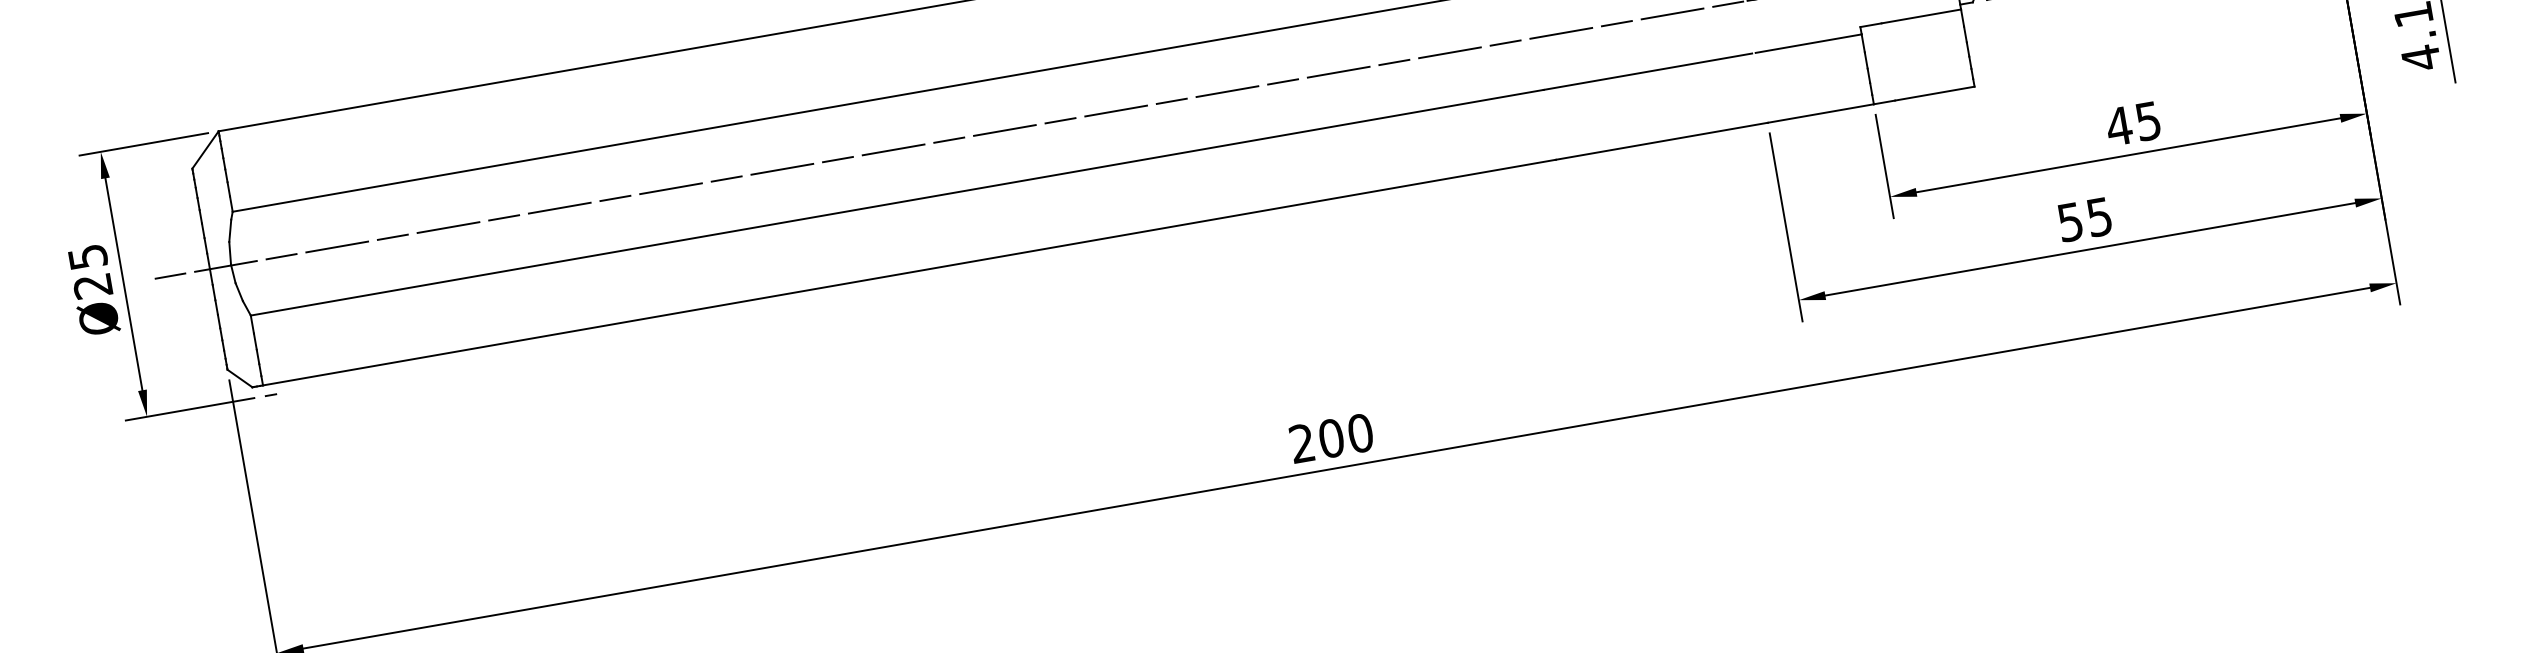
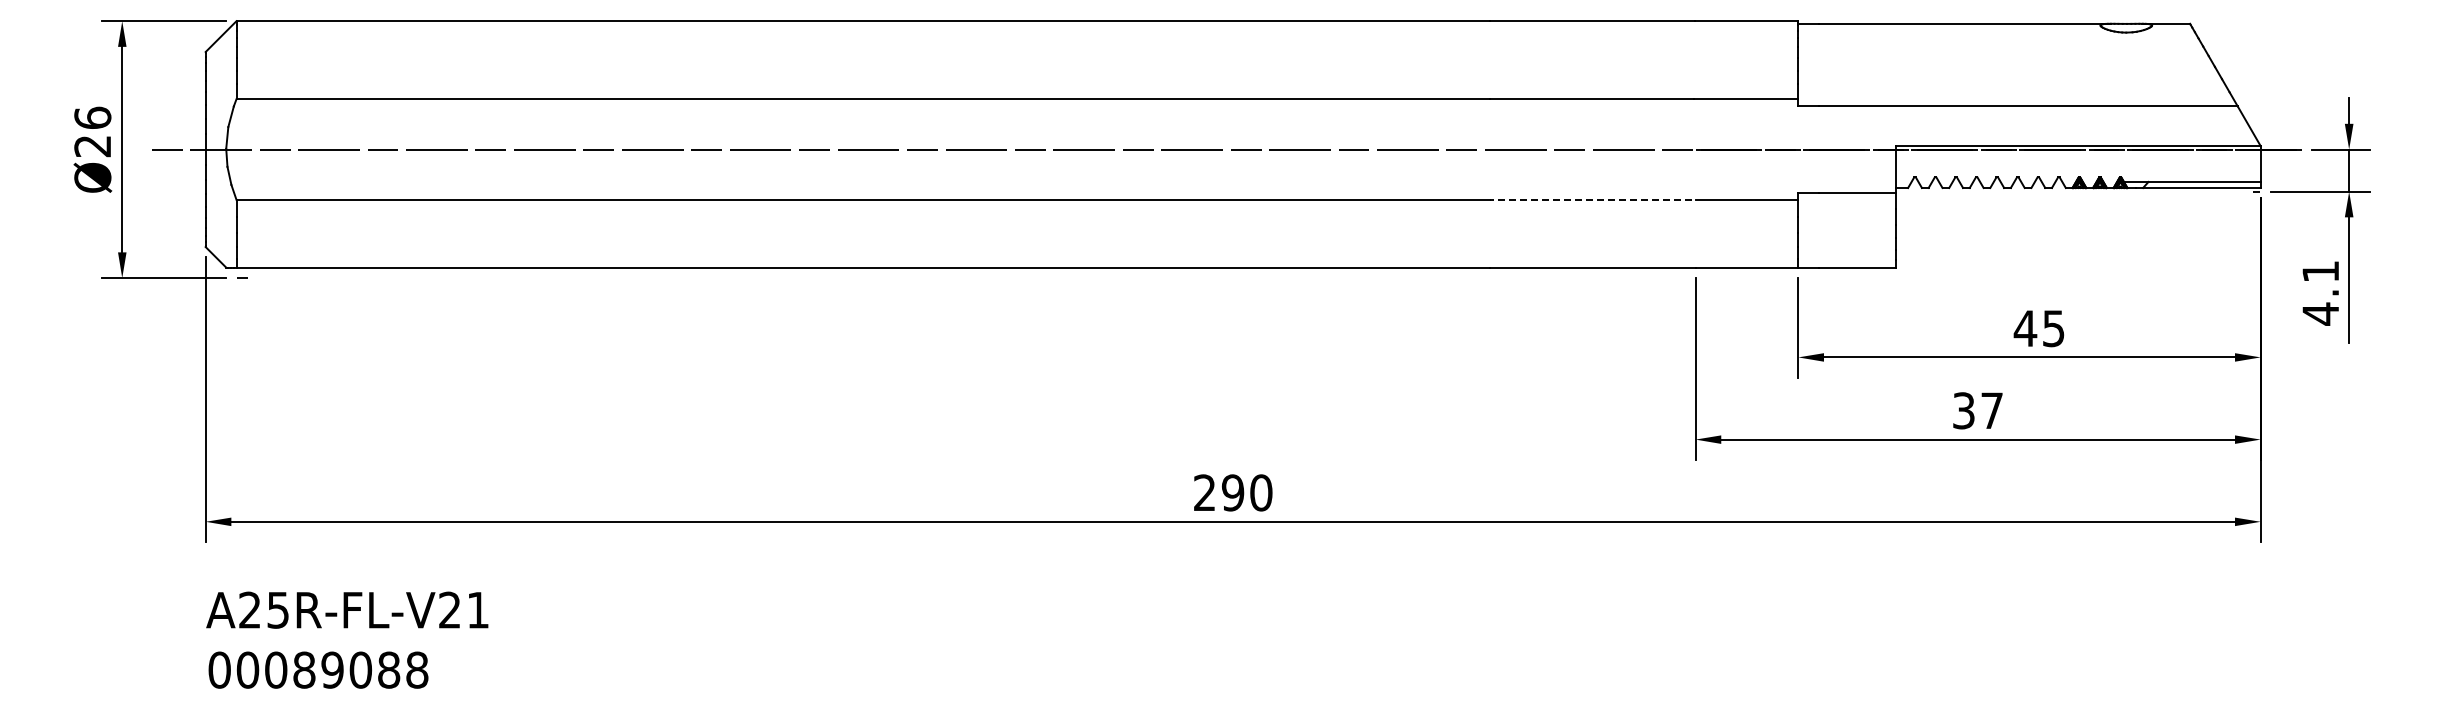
line: (1647, 71) -> (1590, 199), solid -> dashed
text: (2085, 219) -> (1978, 410), 55 -> 37
text: (87, 256) -> (92, 117), Ø25 -> Ø26
text: (1330, 438) -> (1232, 492), 200 -> 290

